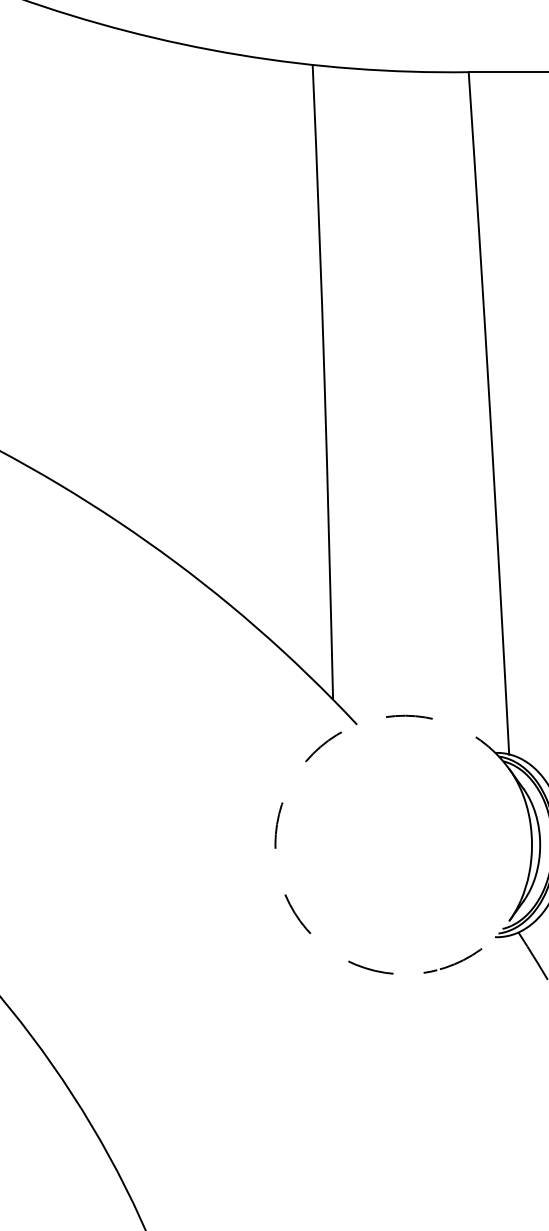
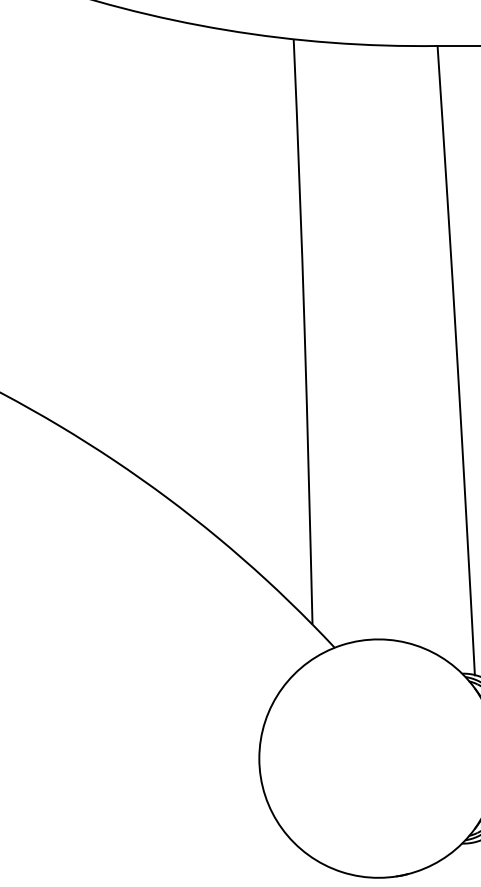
arc: (275, 845) -> (259, 759), dashed -> solid

